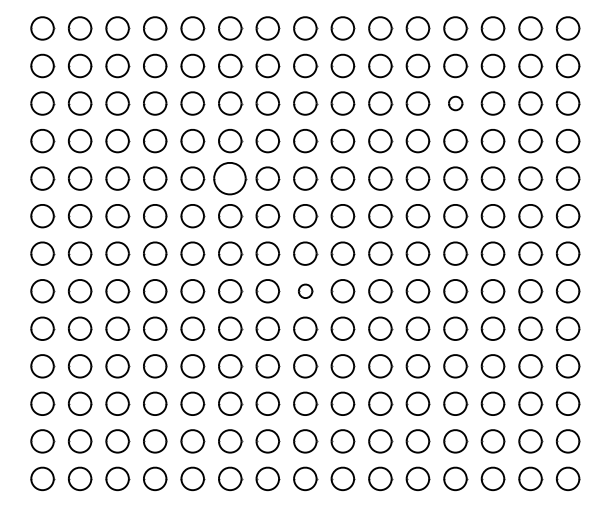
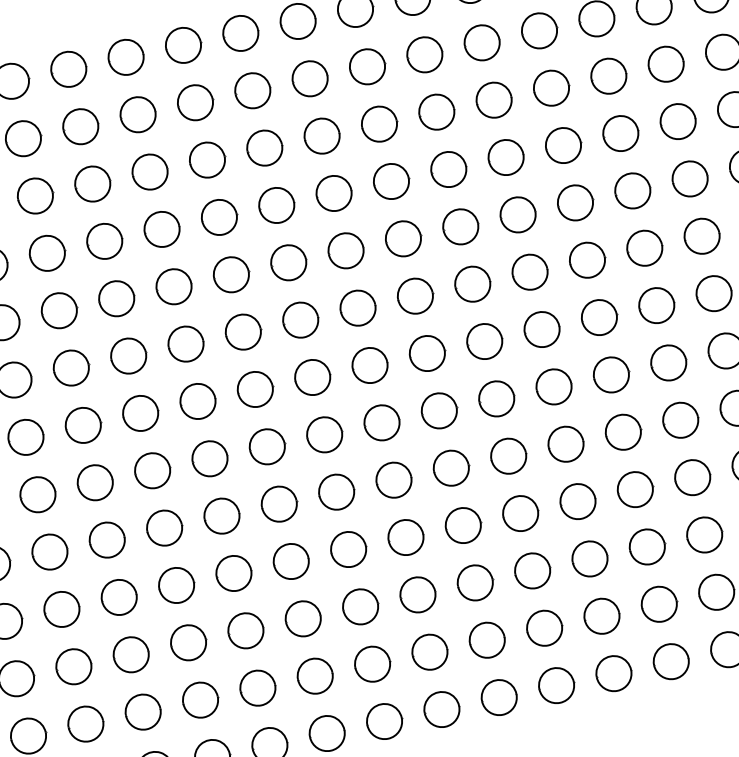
part: (455, 103) -> (551, 88), size x1.67
part: (230, 178) -> (231, 274), size x0.71
part: (305, 291) -> (382, 423), size x1.67

